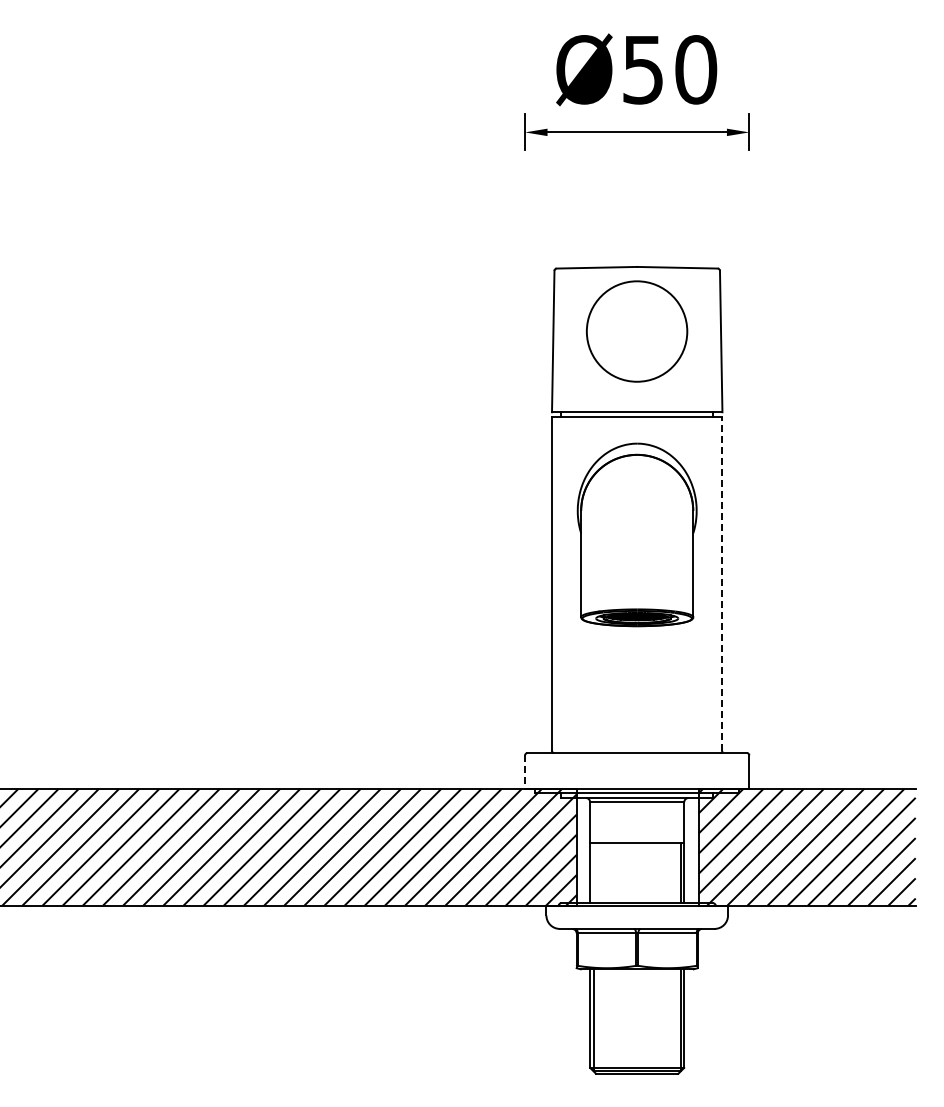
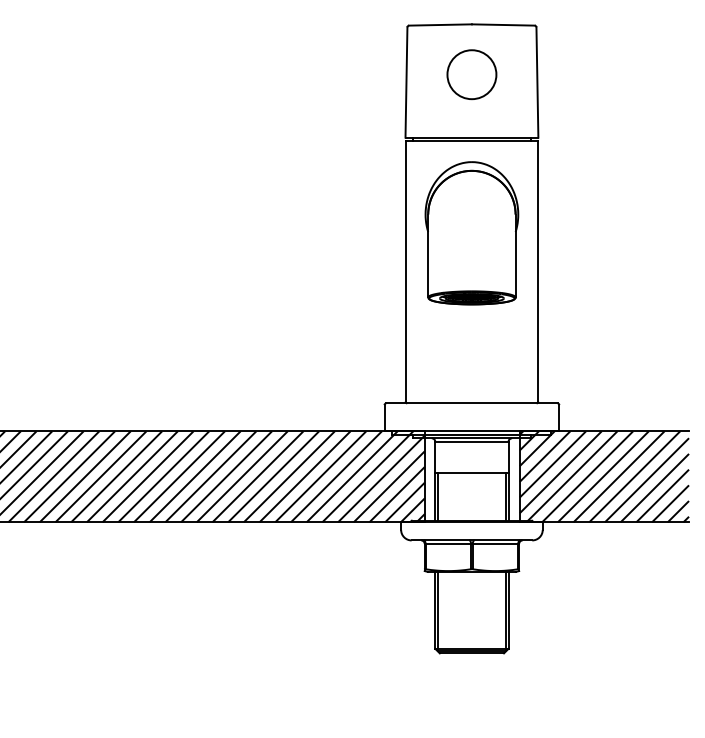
circle: (637, 331) -> (472, 74), size x0.62
line: (722, 583) -> (538, 271), dashed -> solid
line: (525, 772) -> (384, 418), dashed -> solid
line: (593, 872) -> (437, 496), added

